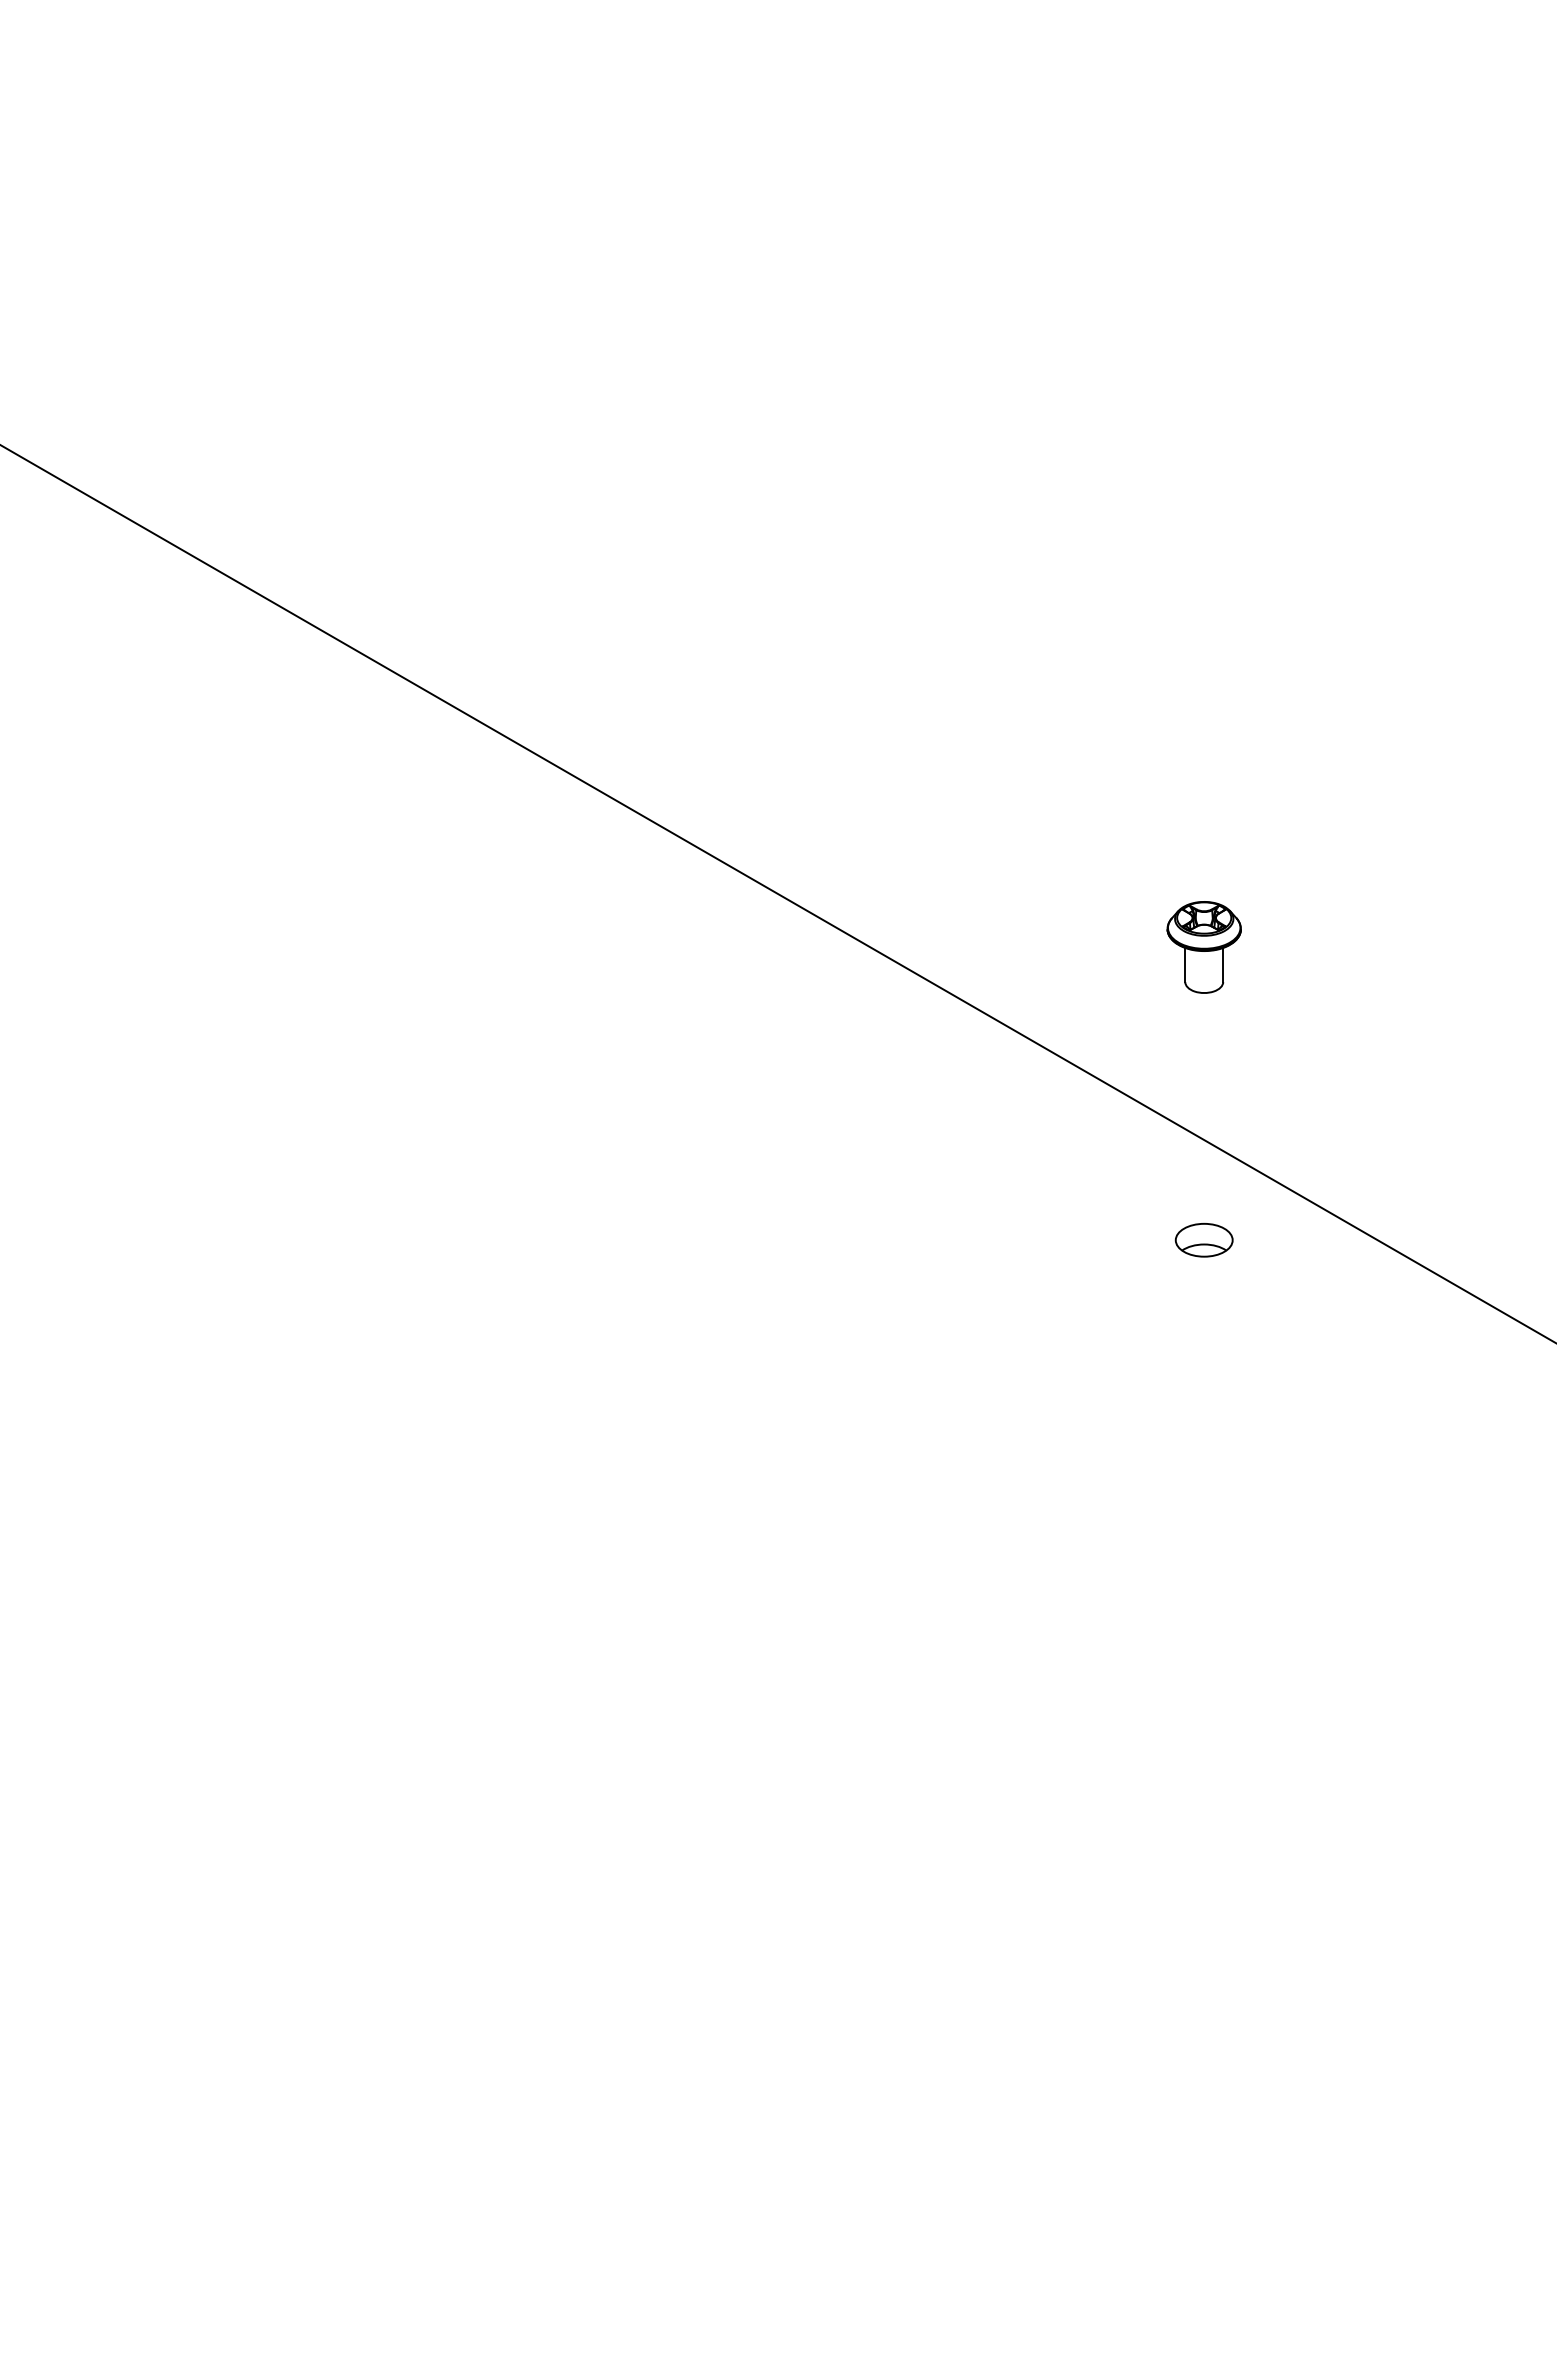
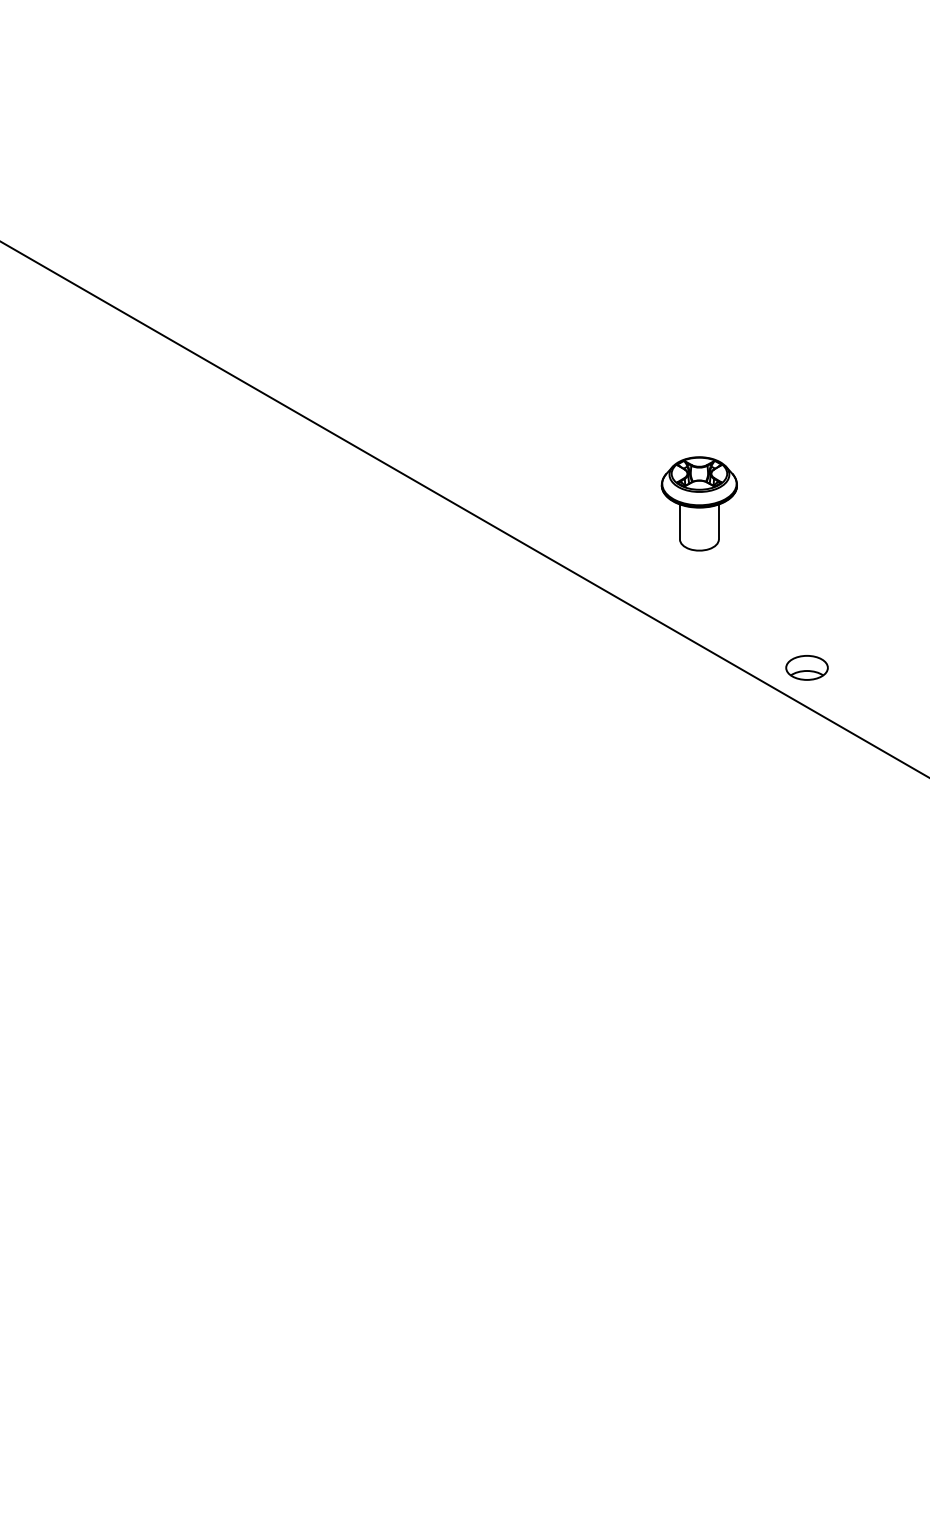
part: (1203, 947) -> (698, 503), size x1.4
part: (1203, 1240) -> (806, 668), moved

